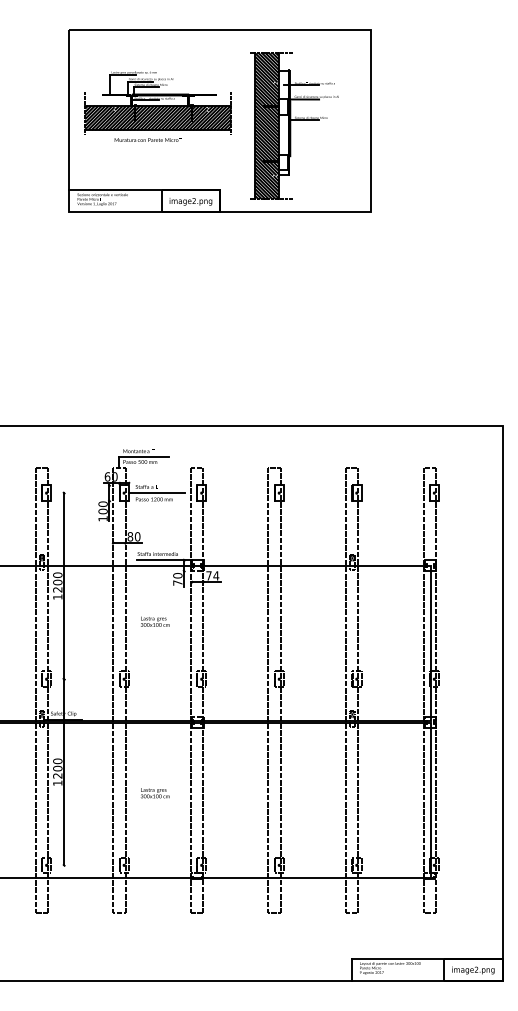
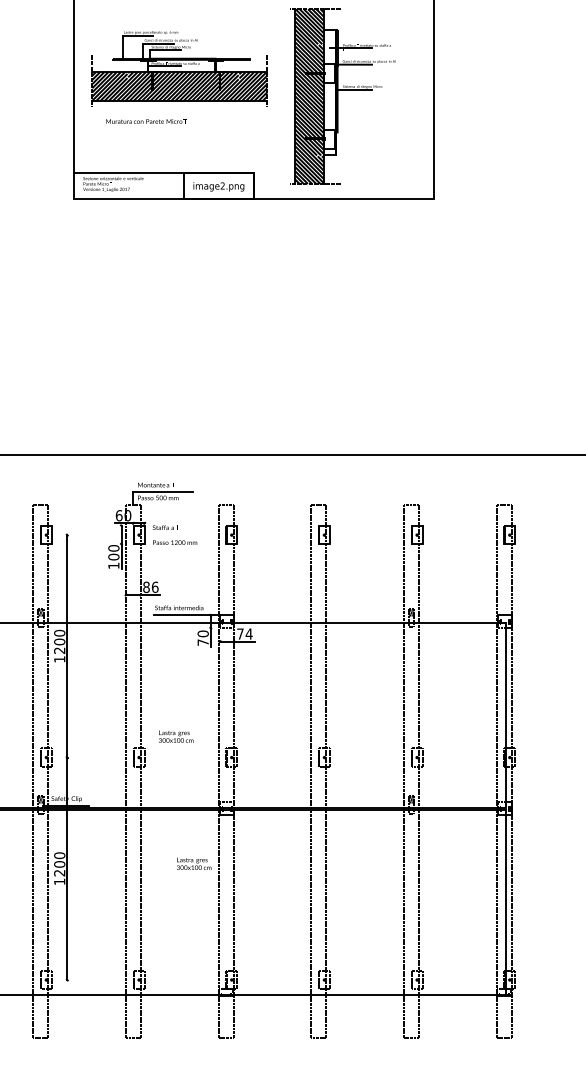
text: (147, 139) -> (145, 120), moved
line: (156, 493) -> (177, 535), removed
text: (137, 536) -> (154, 586), 80 -> 86
text: (155, 621) -> (176, 736), moved
text: (155, 793) -> (194, 864), moved

